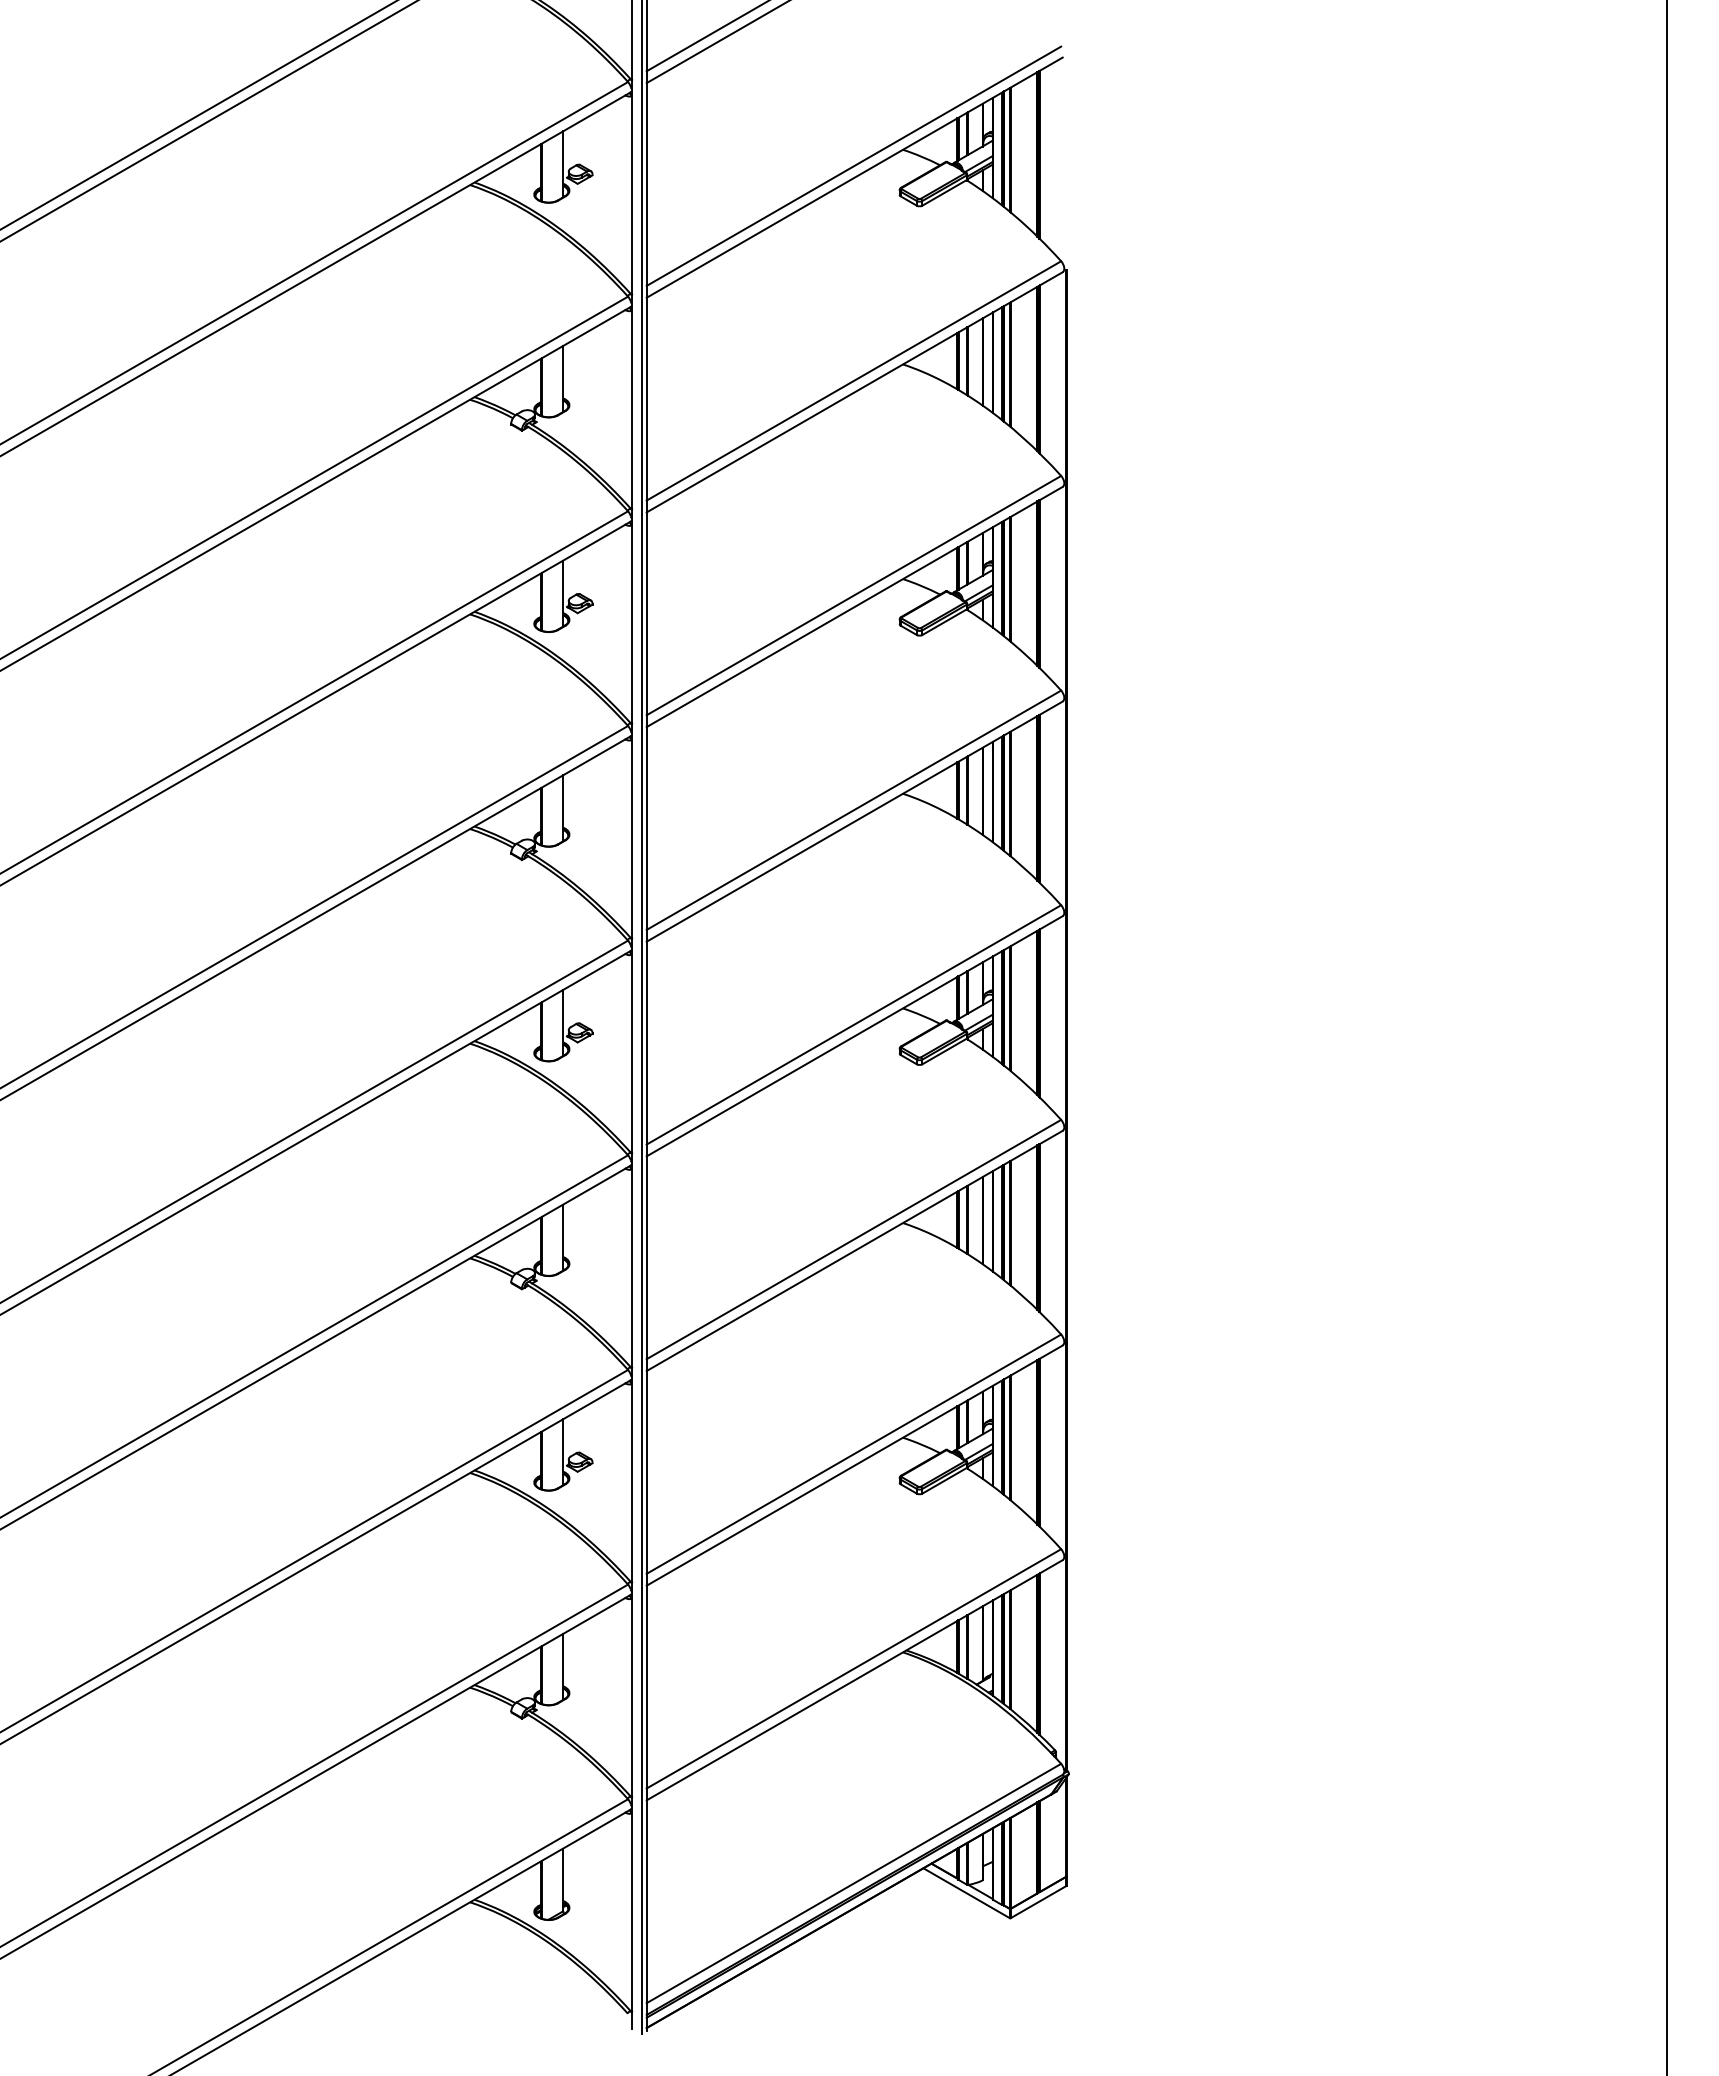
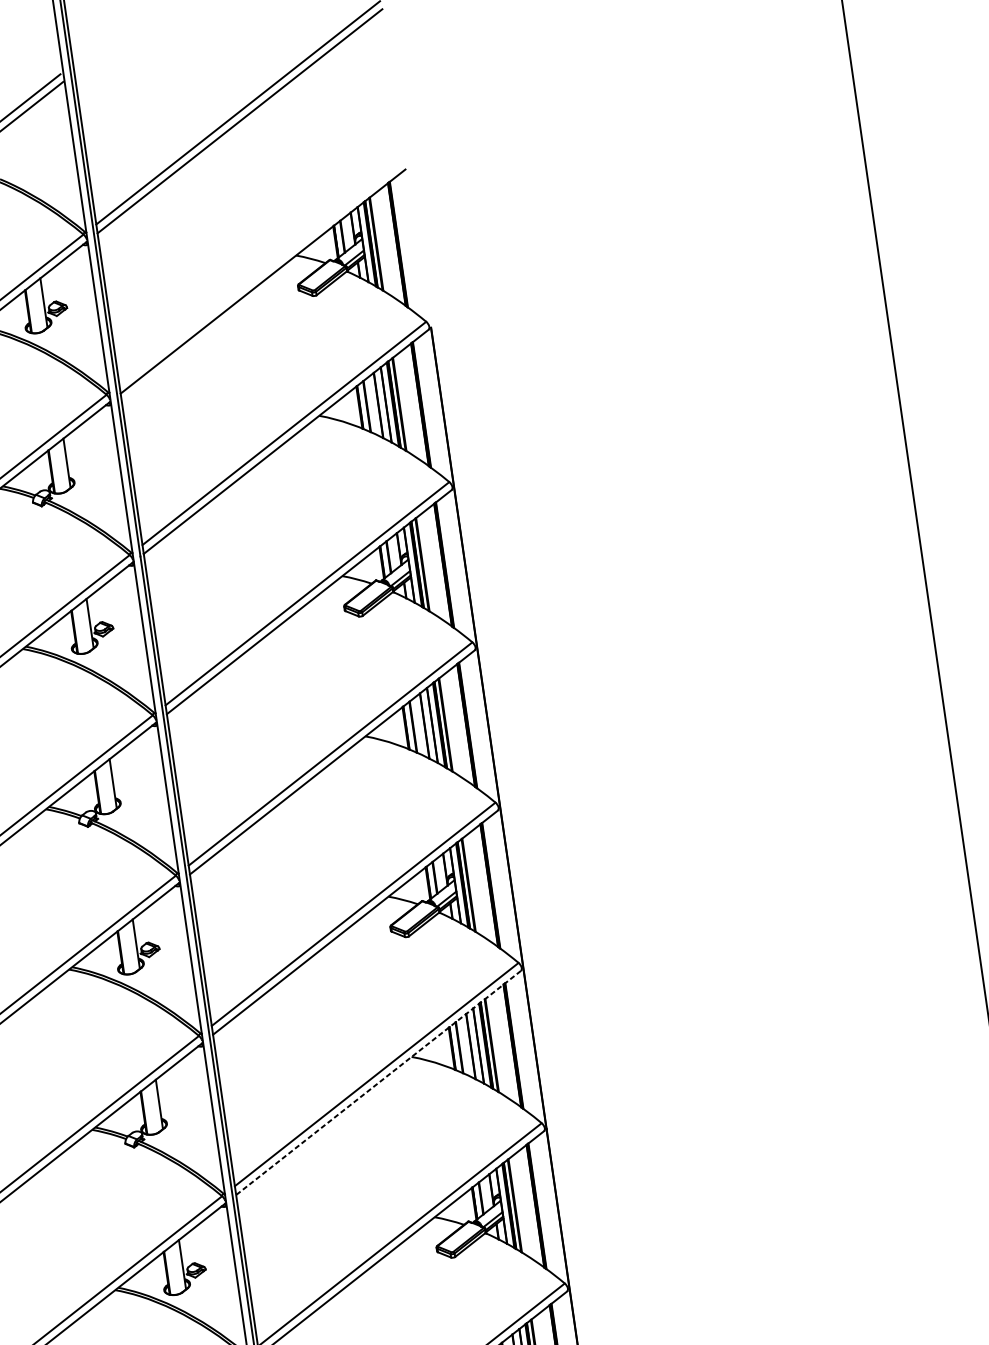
line: (853, 165) -> (260, 272), removed
line: (854, 1251) -> (378, 1083), solid -> dashed

